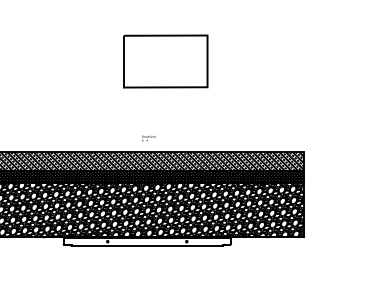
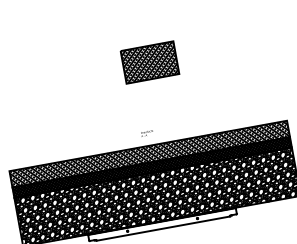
part: (165, 60) -> (149, 61), size x0.71

